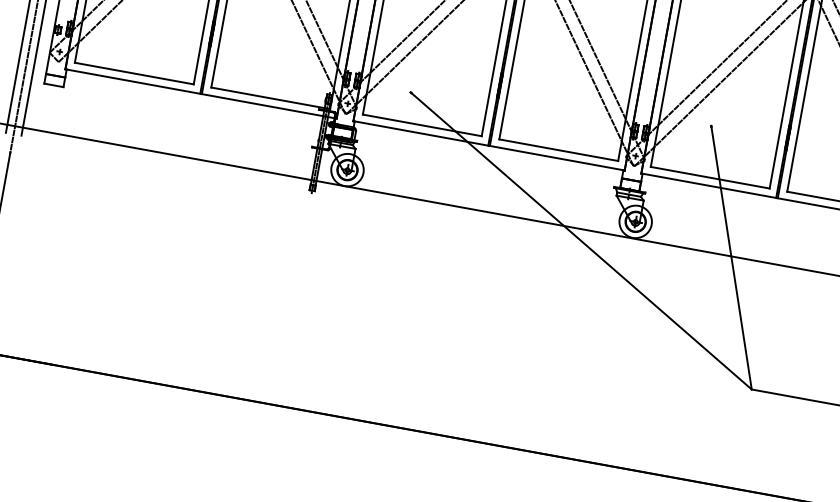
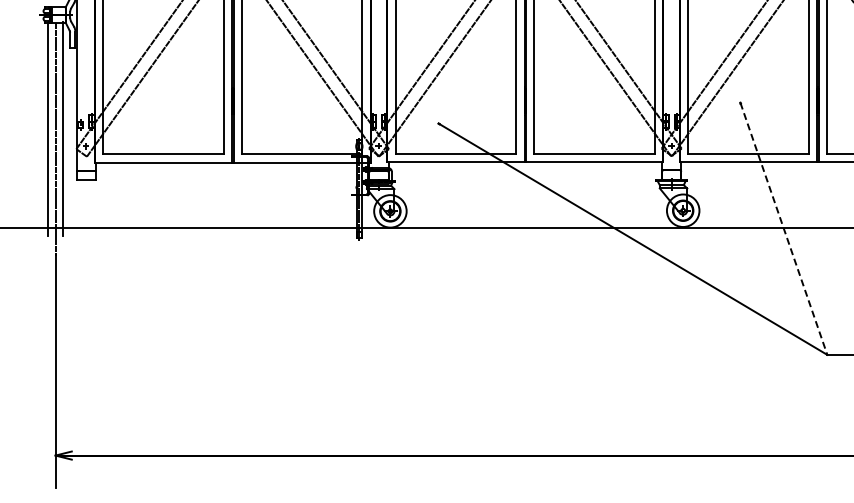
line: (732, 258) -> (784, 229), solid -> dashed

